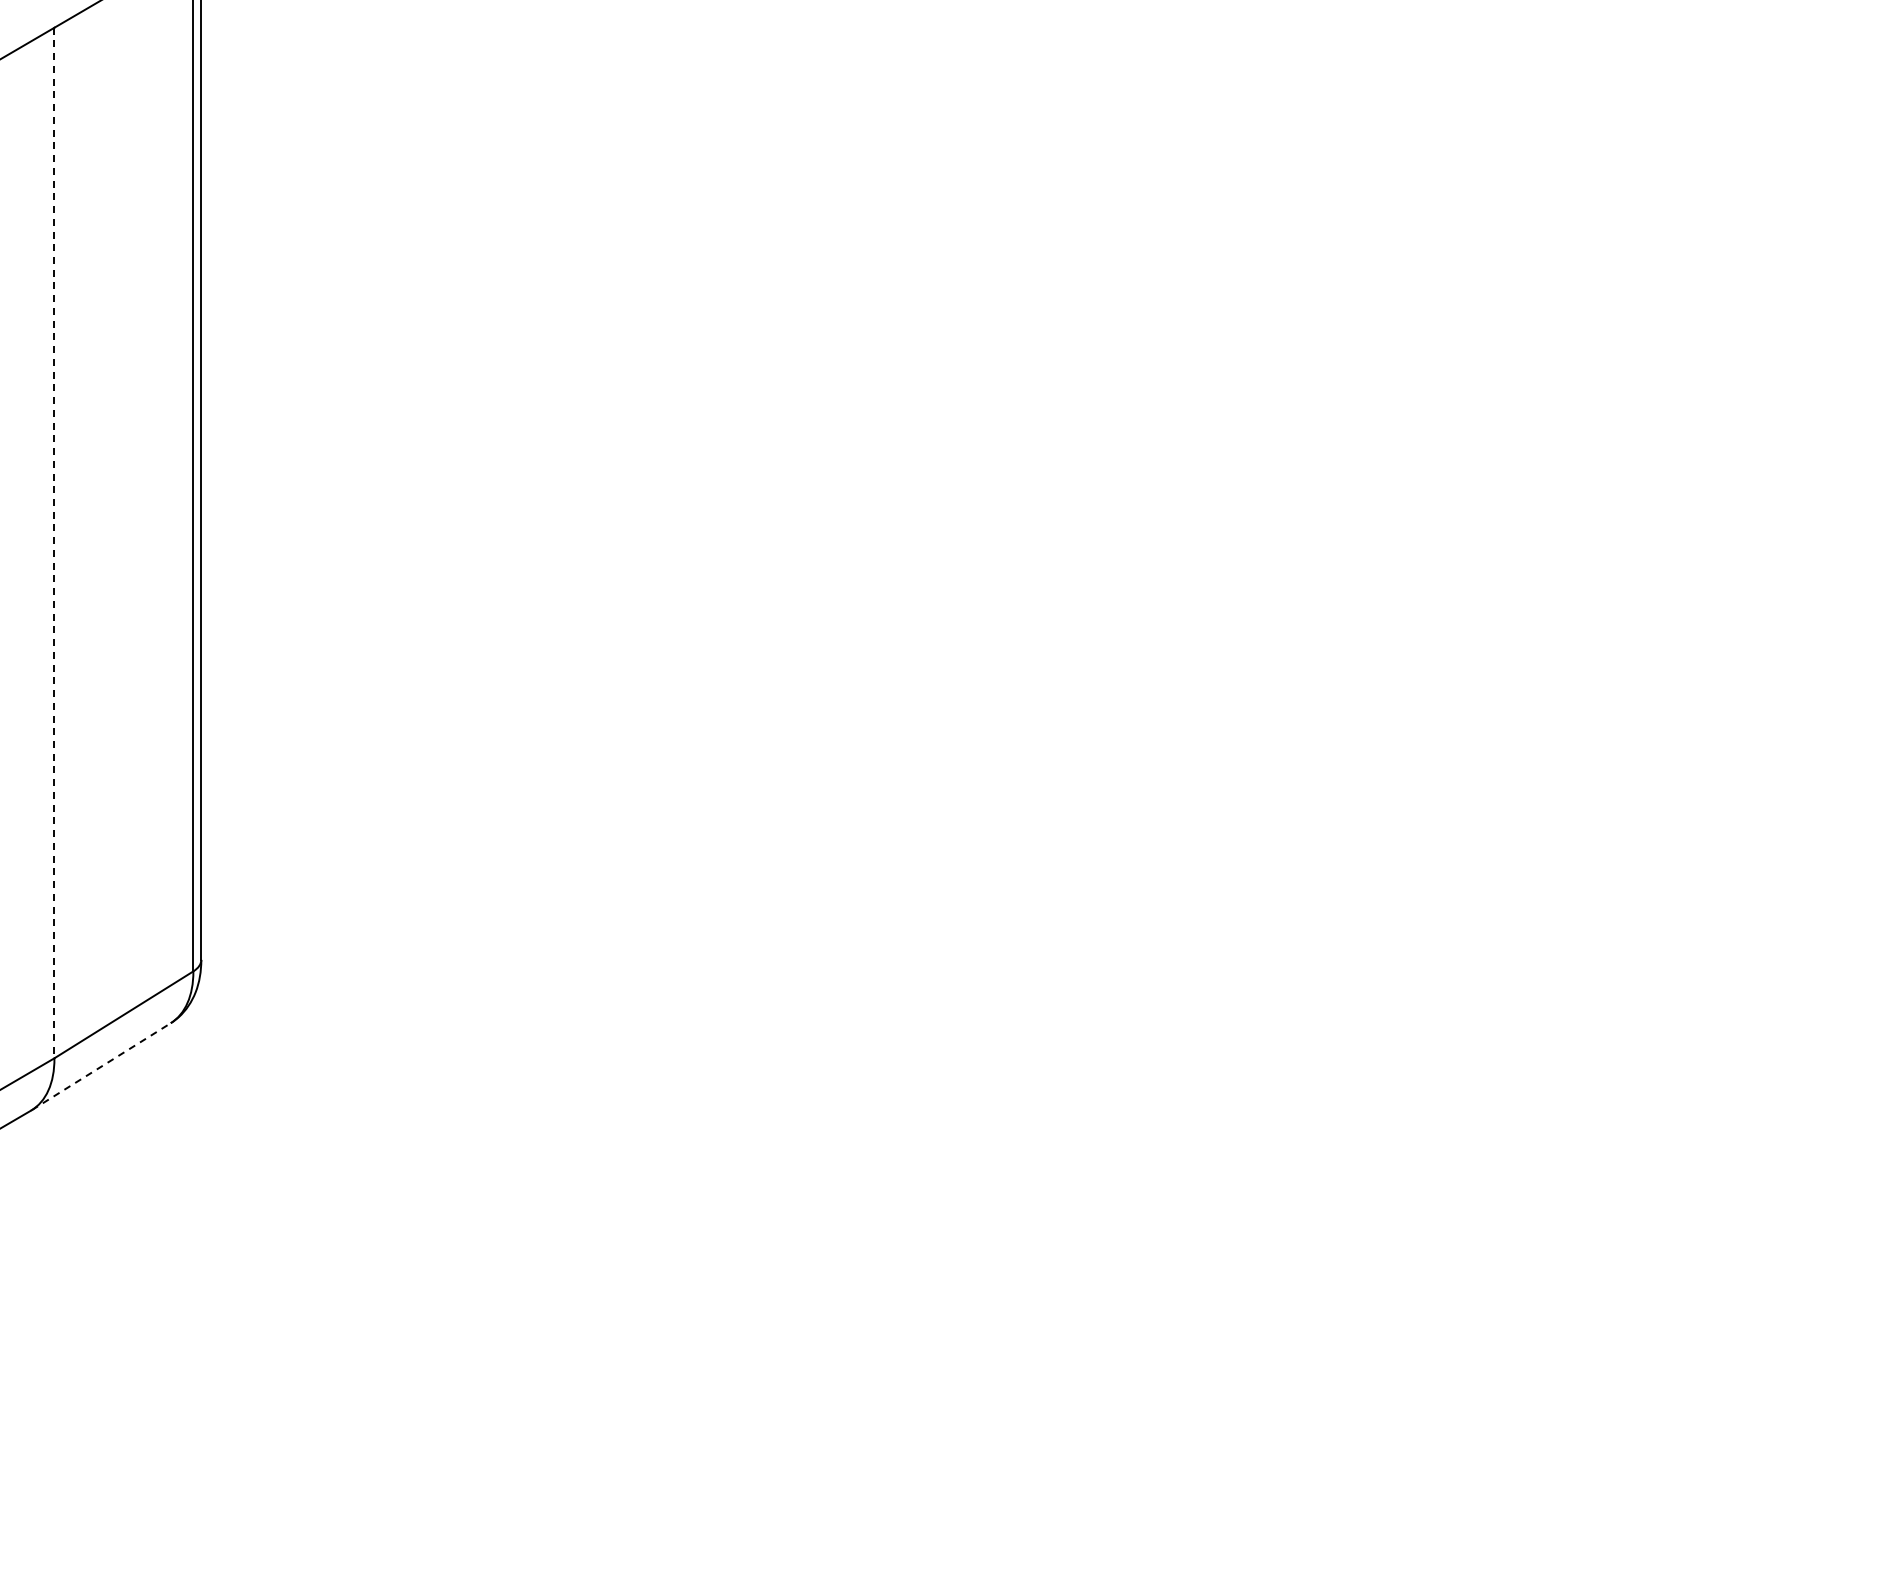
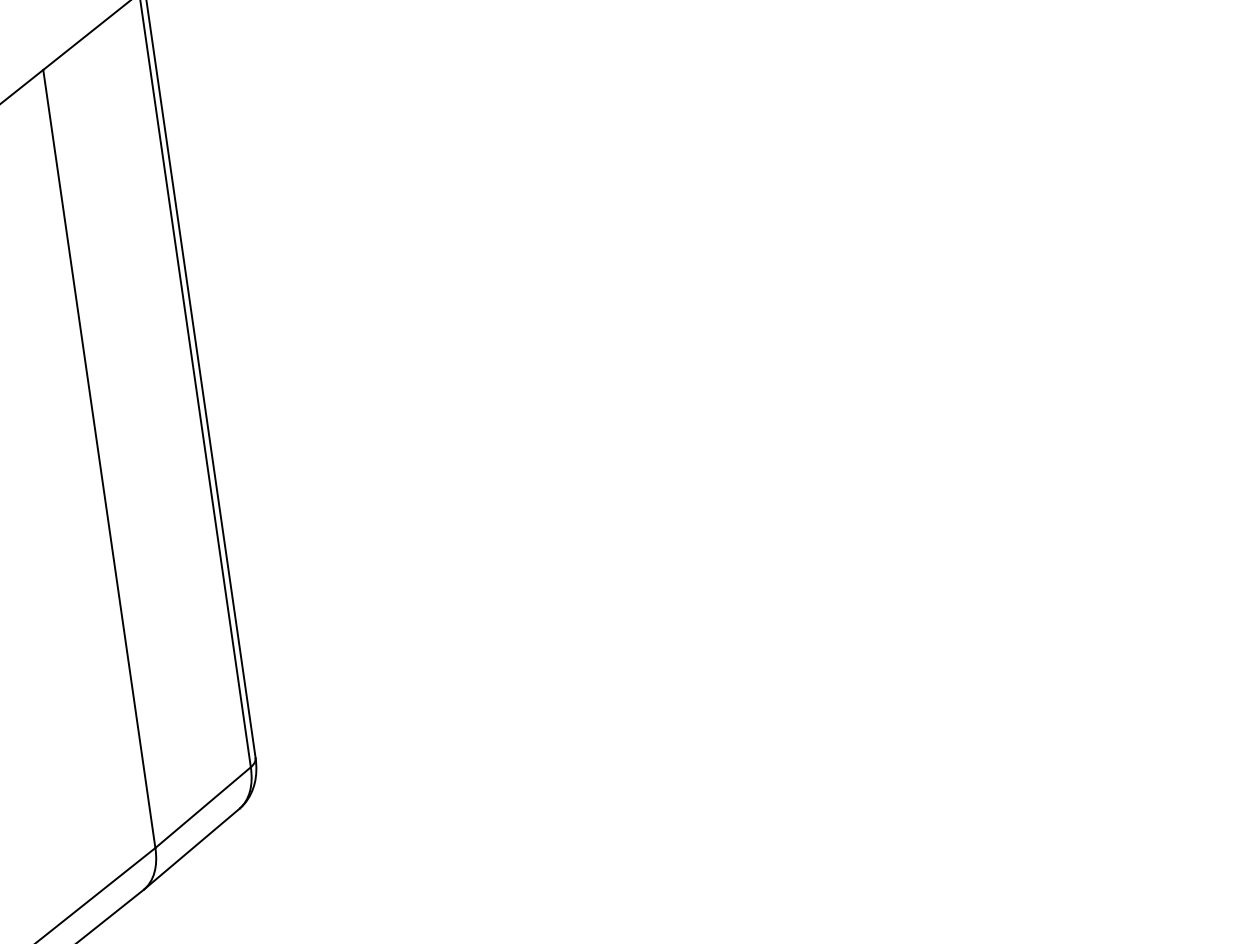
line: (54, 543) -> (99, 459), dashed -> solid
line: (101, 1066) -> (191, 849), dashed -> solid

